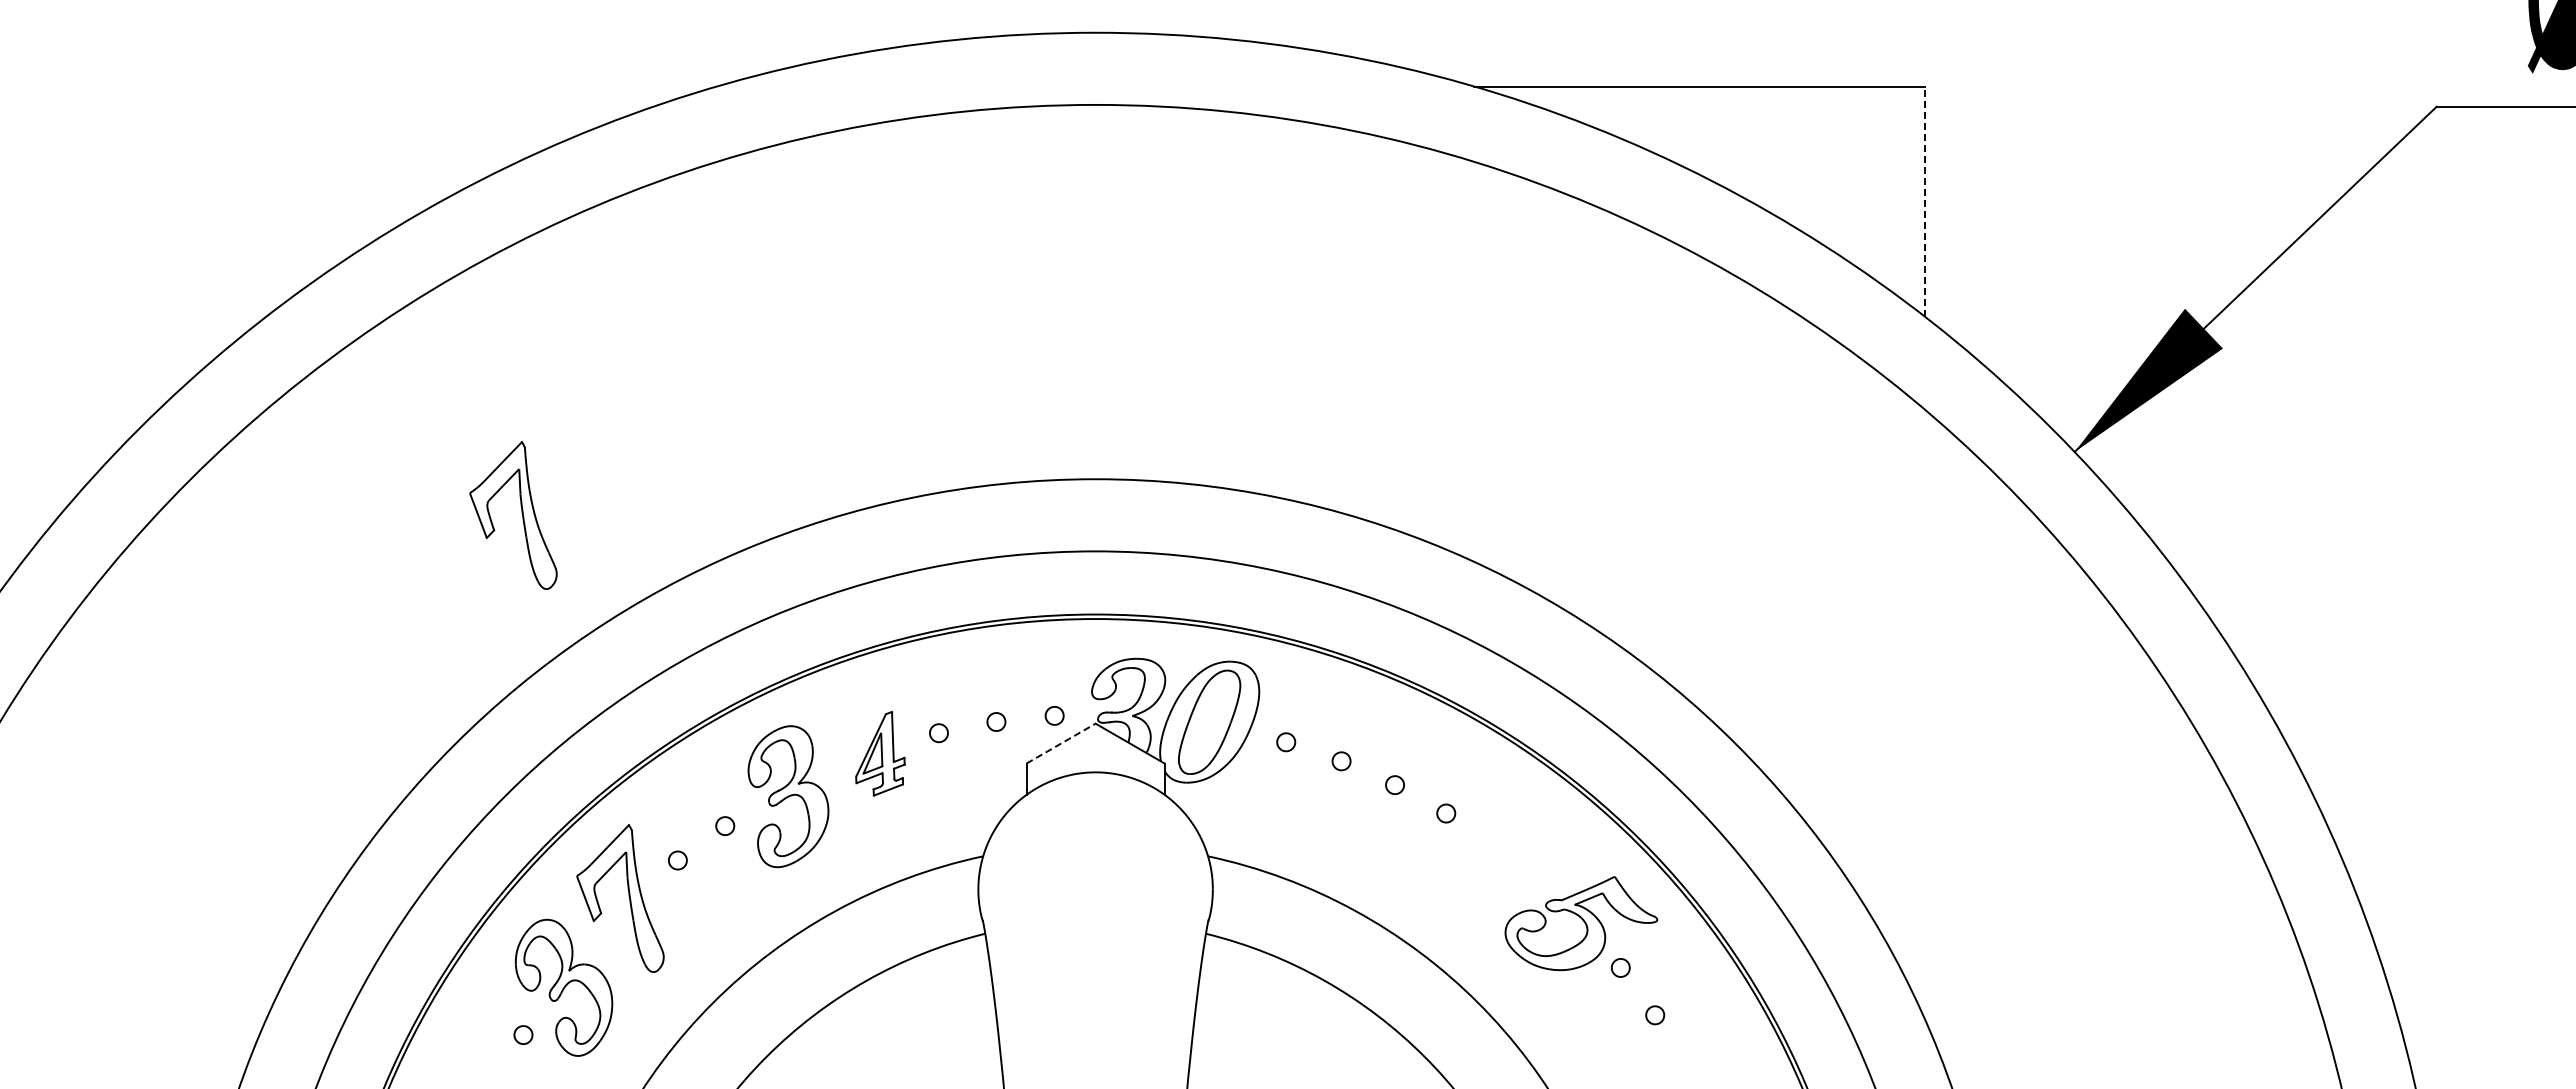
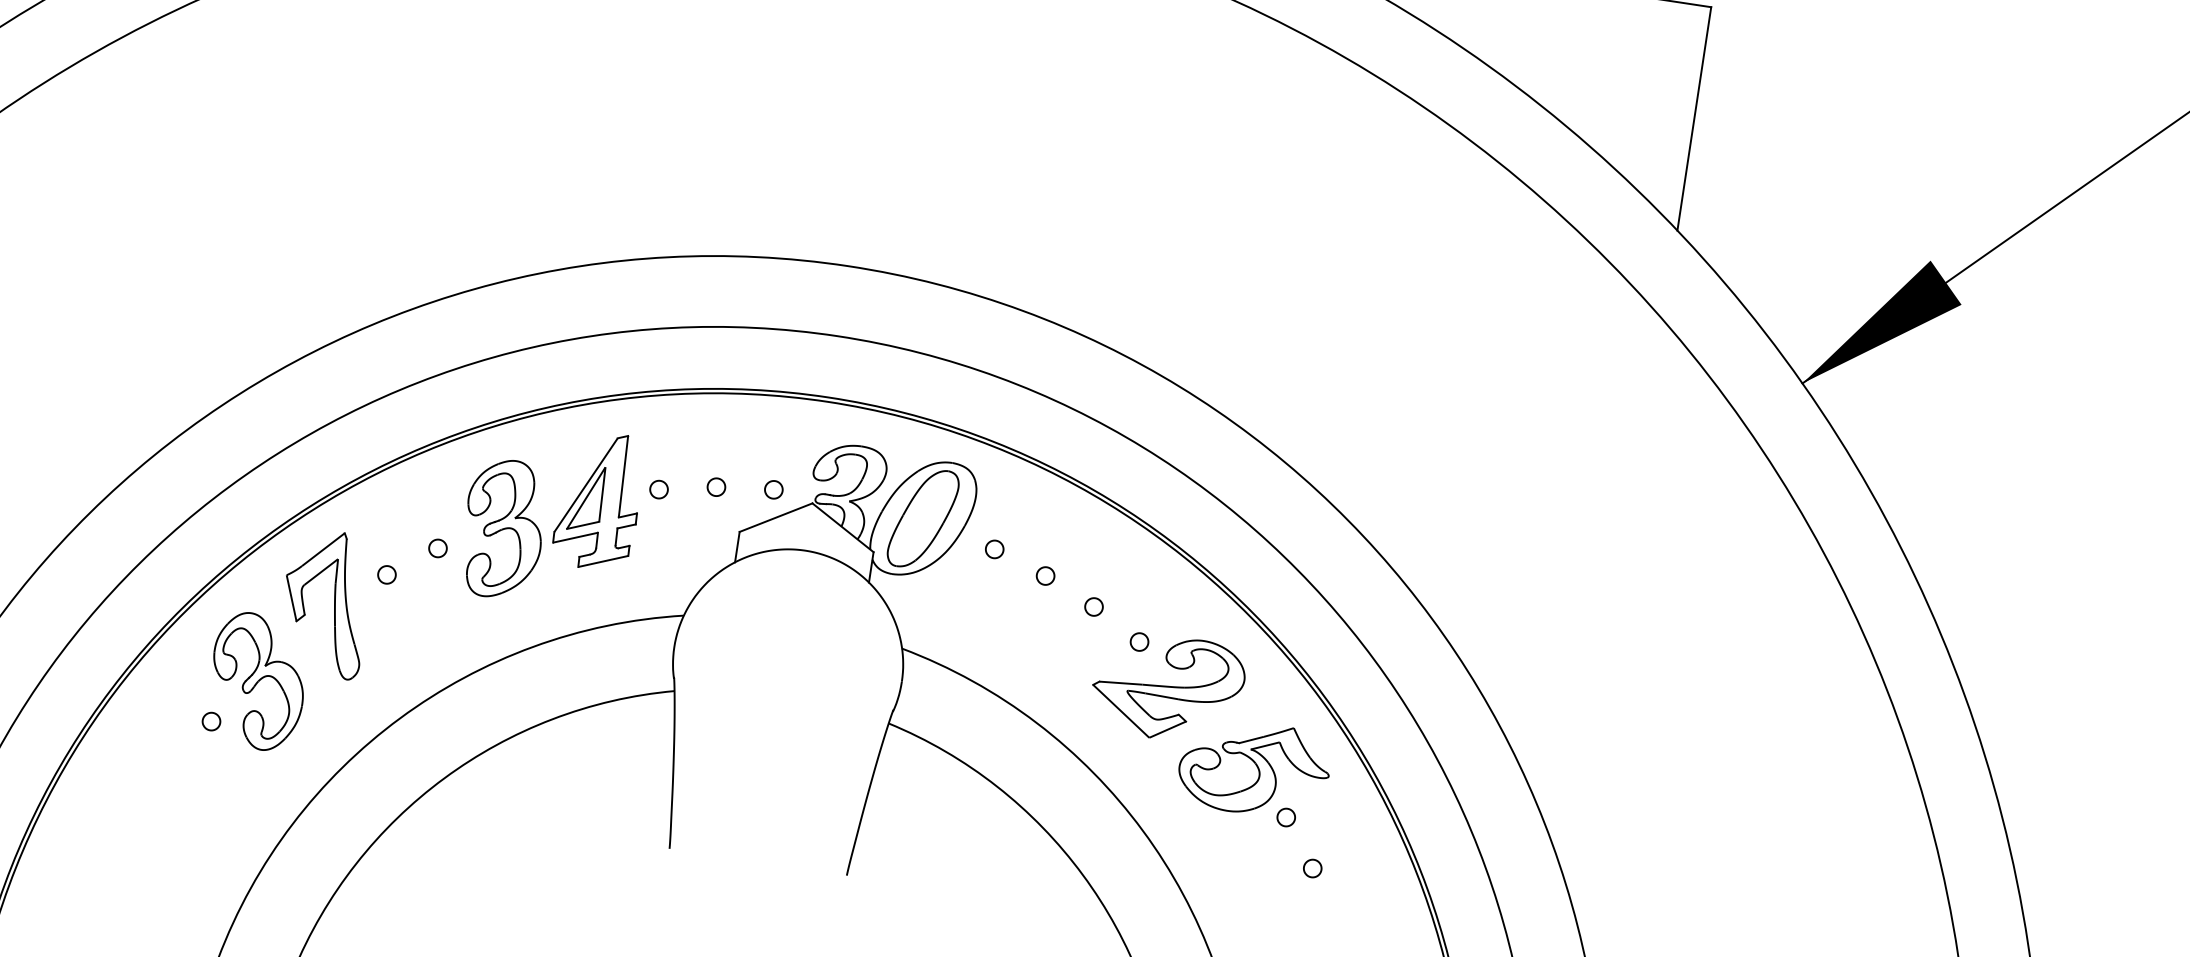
line: (1925, 201) -> (1694, 118), dashed -> solid
part: (521, 513) -> (286, 215), removed
line: (1061, 743) -> (776, 517), dashed -> solid
part: (880, 753) -> (599, 500), size x1.67
part: (1481, 854) -> (1167, 686), added

